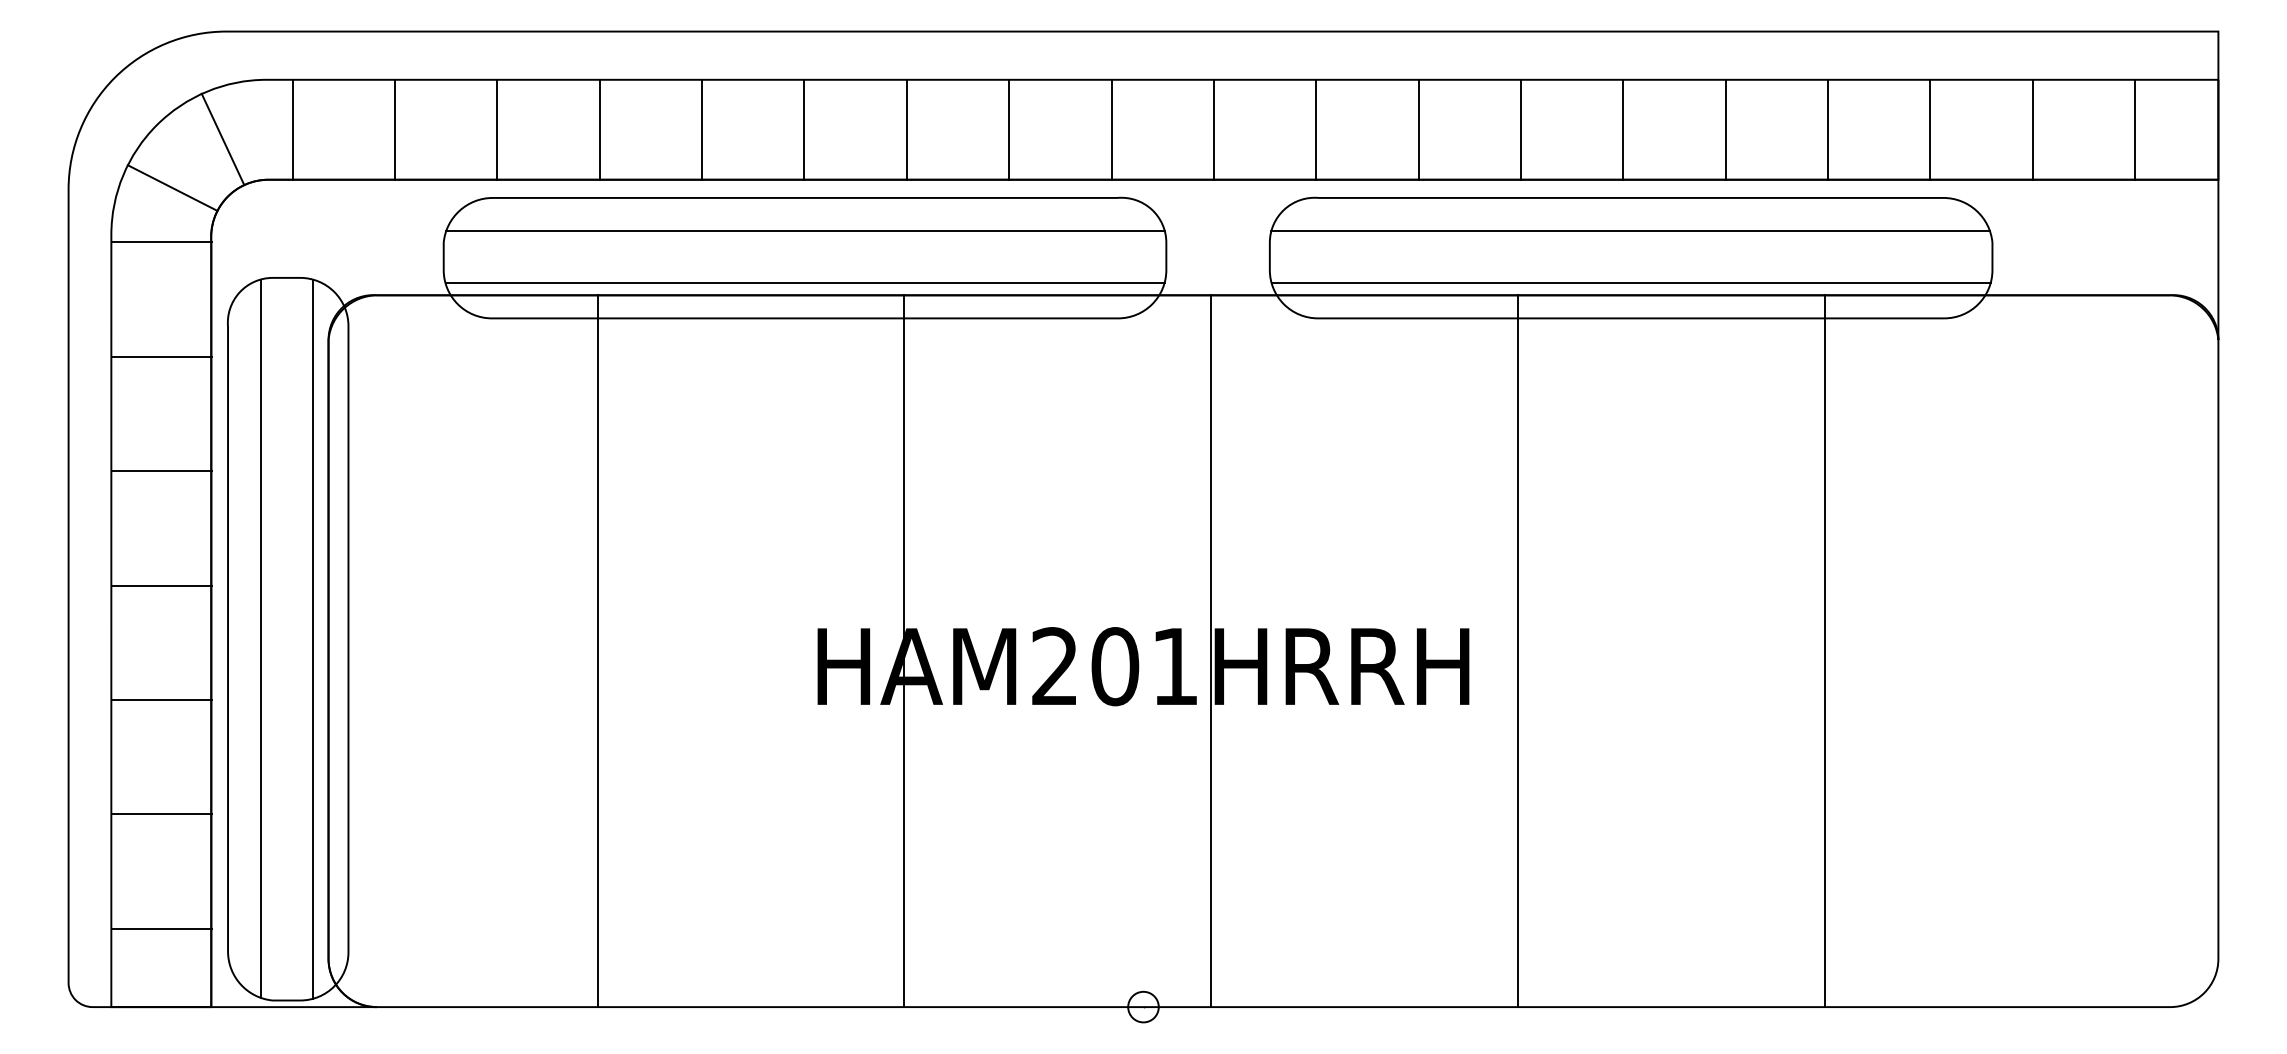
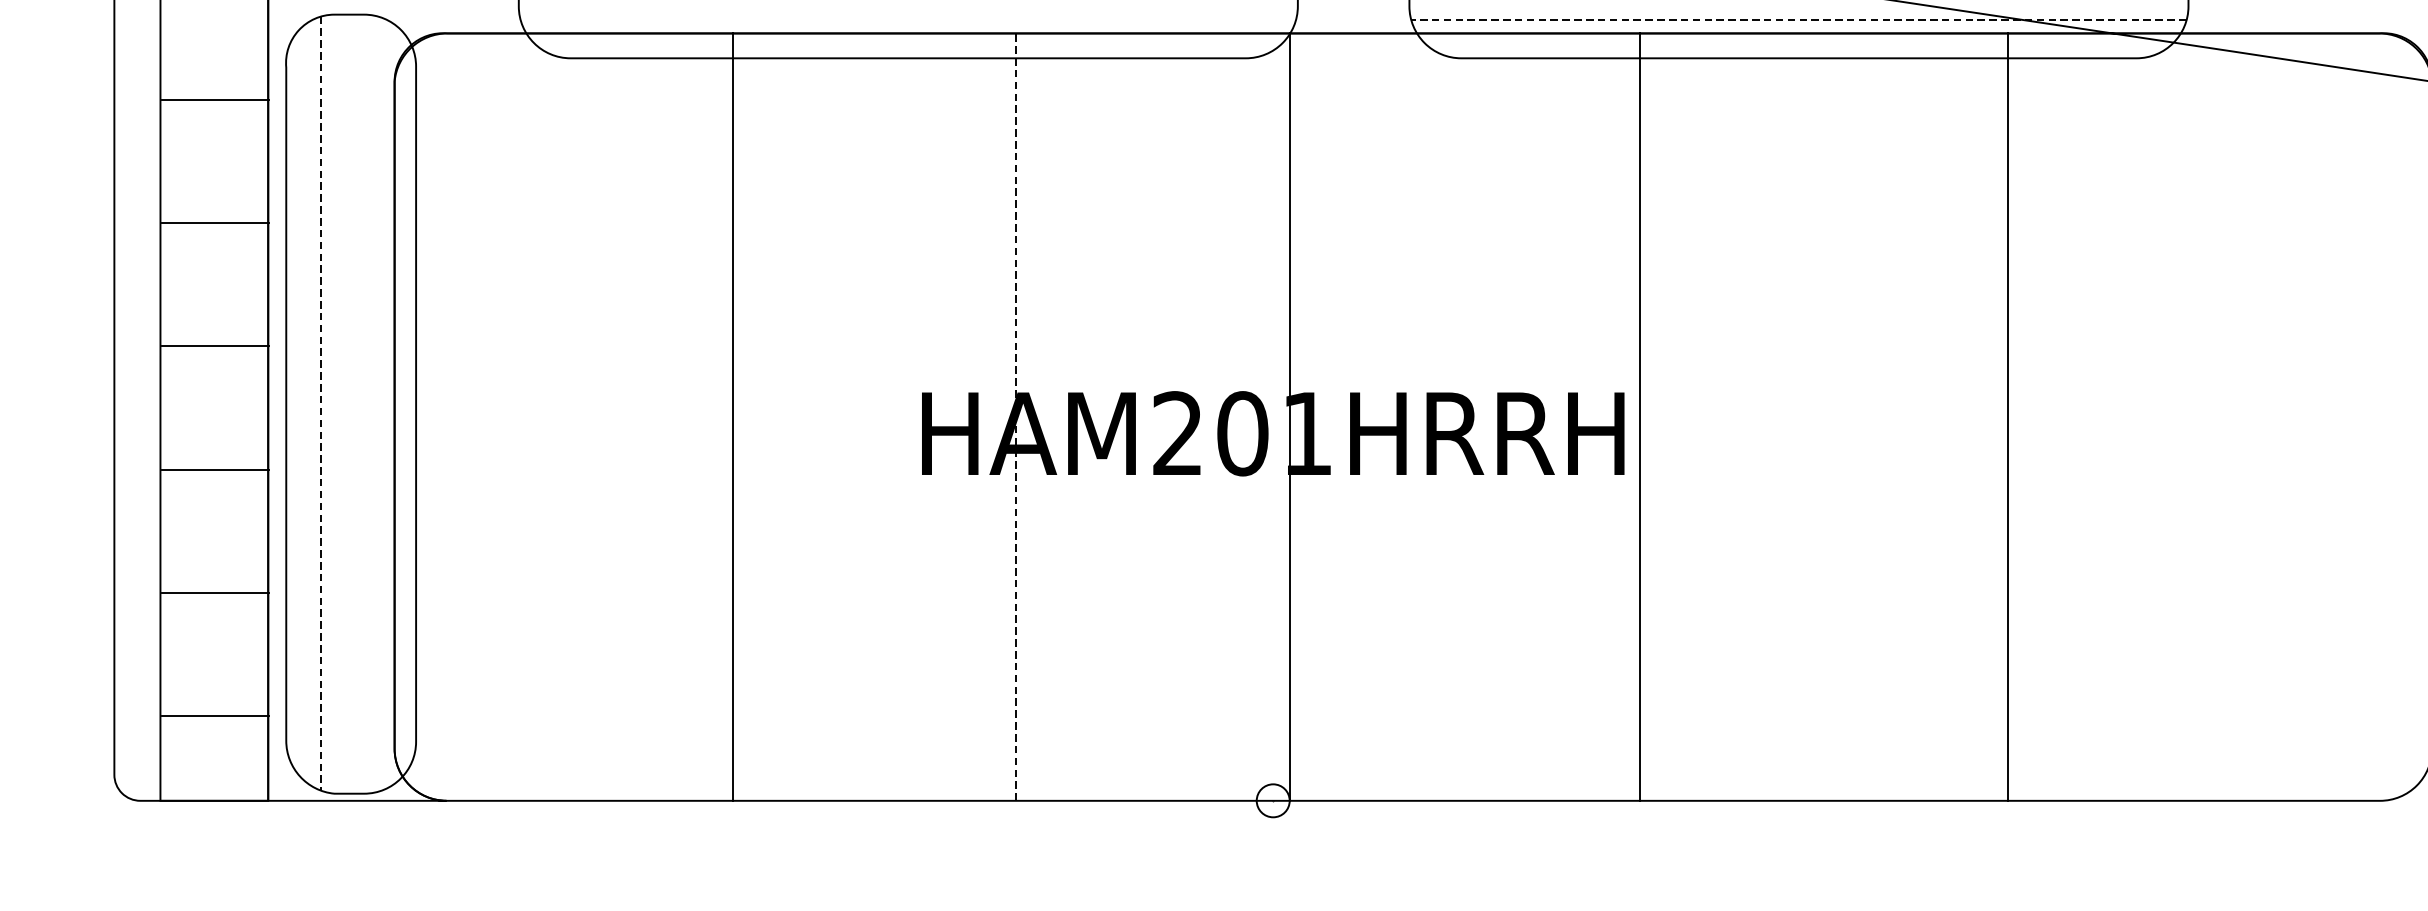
line: (804, 283) -> (907, 20), removed
line: (1631, 283) -> (1799, 20), solid -> dashed
line: (313, 638) -> (378, 403), removed
line: (260, 639) -> (321, 404), solid -> dashed
line: (597, 651) -> (733, 417), moved
line: (904, 651) -> (1015, 417), solid -> dashed
line: (1211, 651) -> (1290, 417), moved
line: (1517, 651) -> (1639, 417), moved

